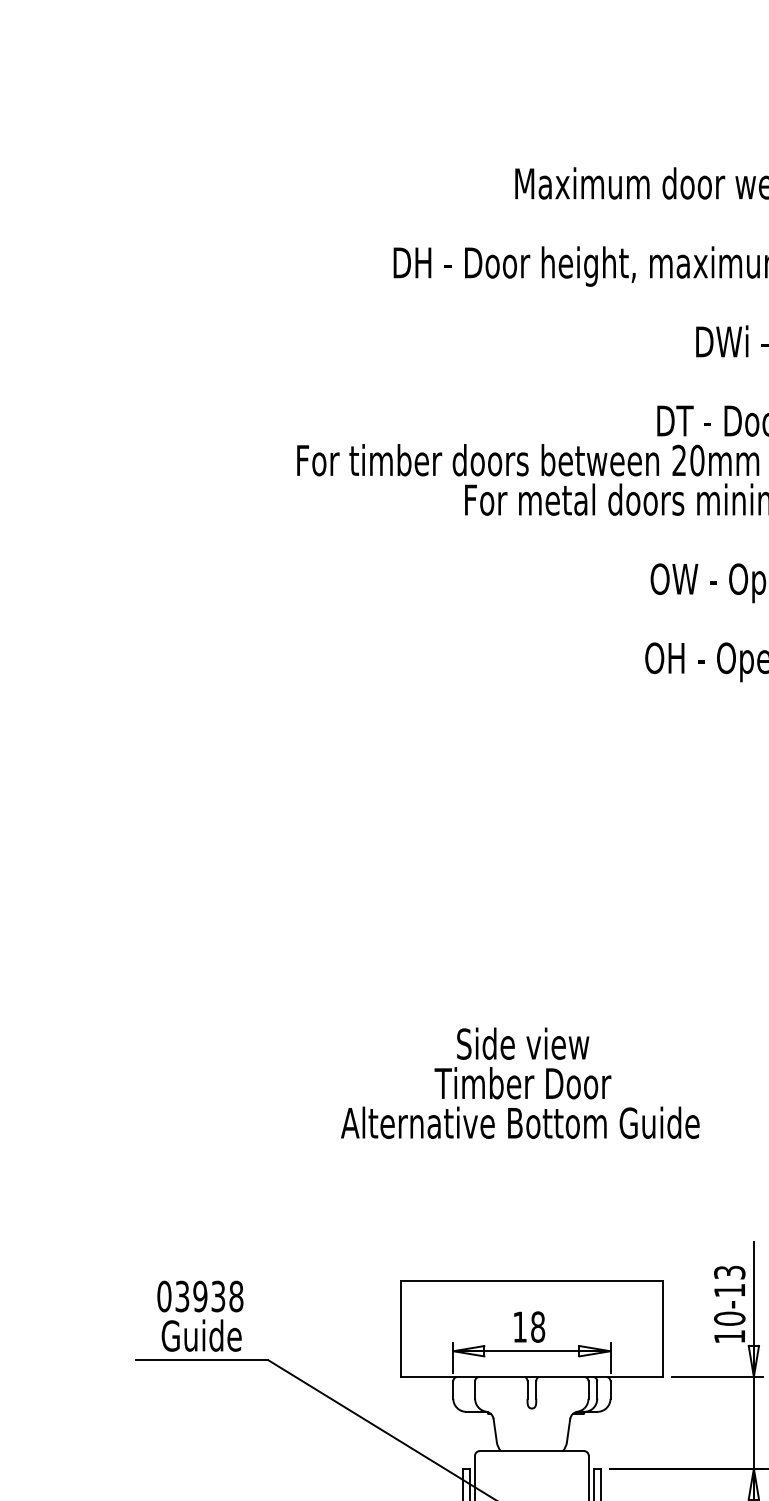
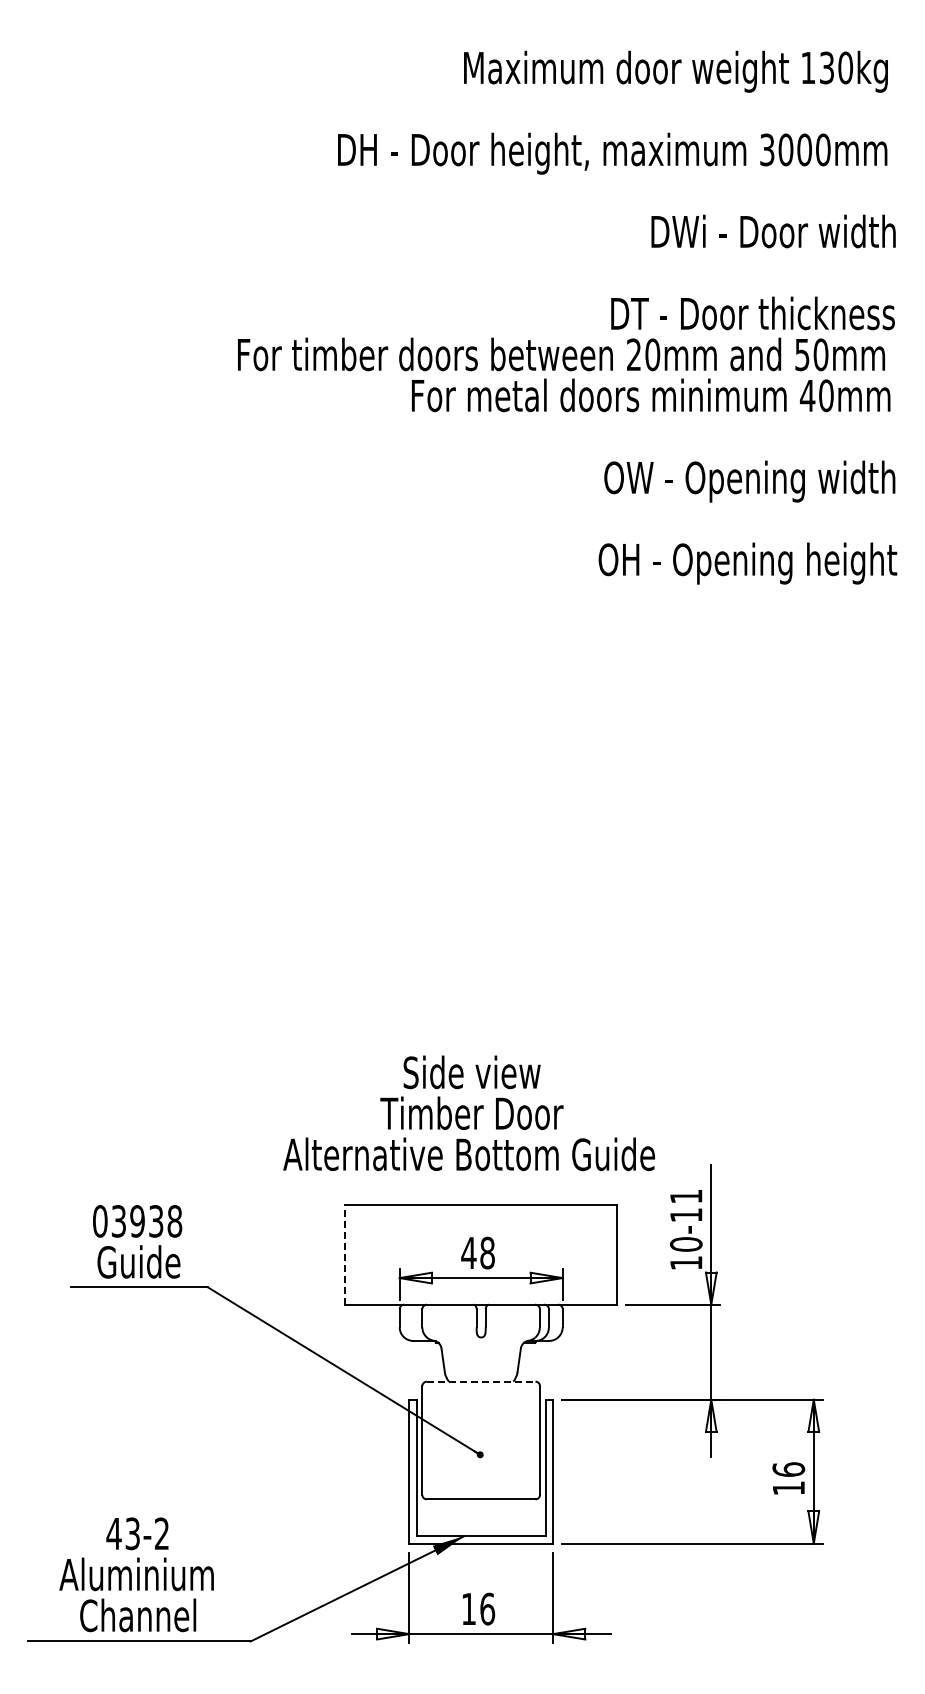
text: (520, 1083) -> (469, 1113), moved
text: (729, 1272) -> (686, 1196), 10-13 -> 10-11
text: (519, 1326) -> (468, 1252), 18 -> 48
line: (400, 1329) -> (345, 1255), solid -> dashed
line: (532, 1450) -> (481, 1381), solid -> dashed

